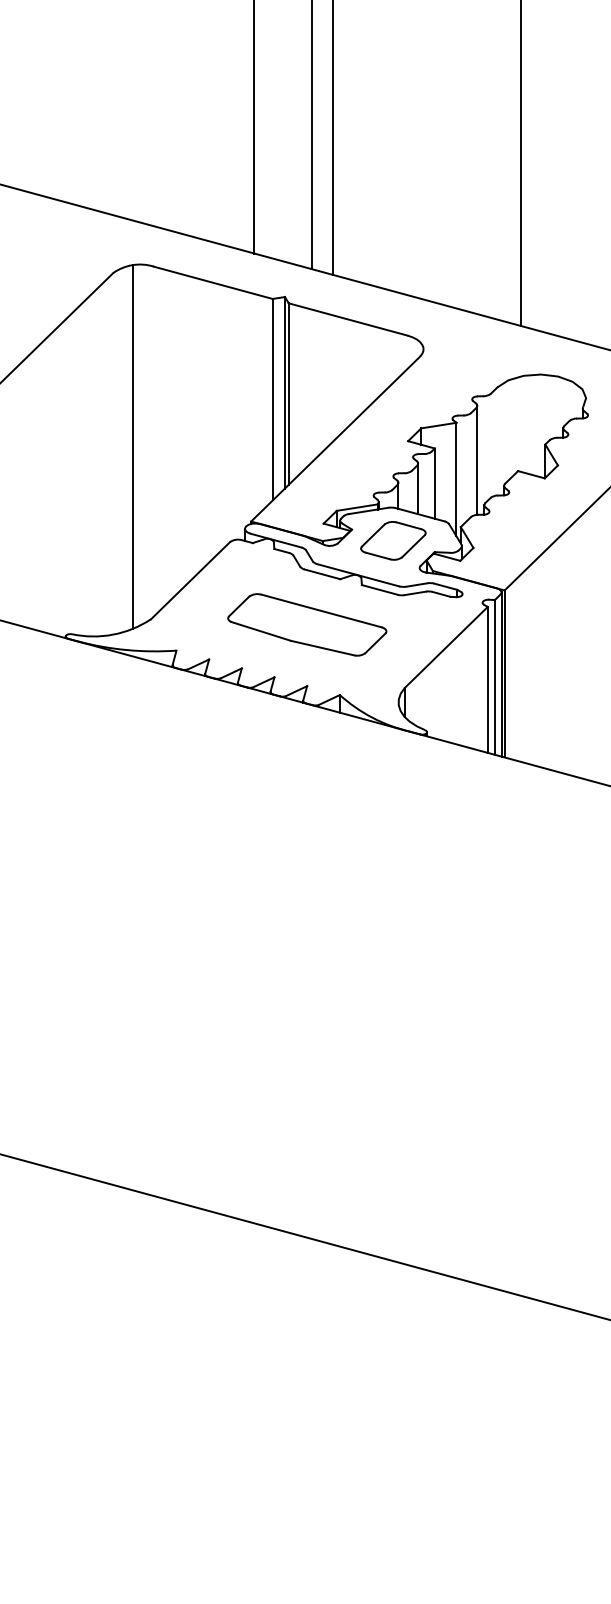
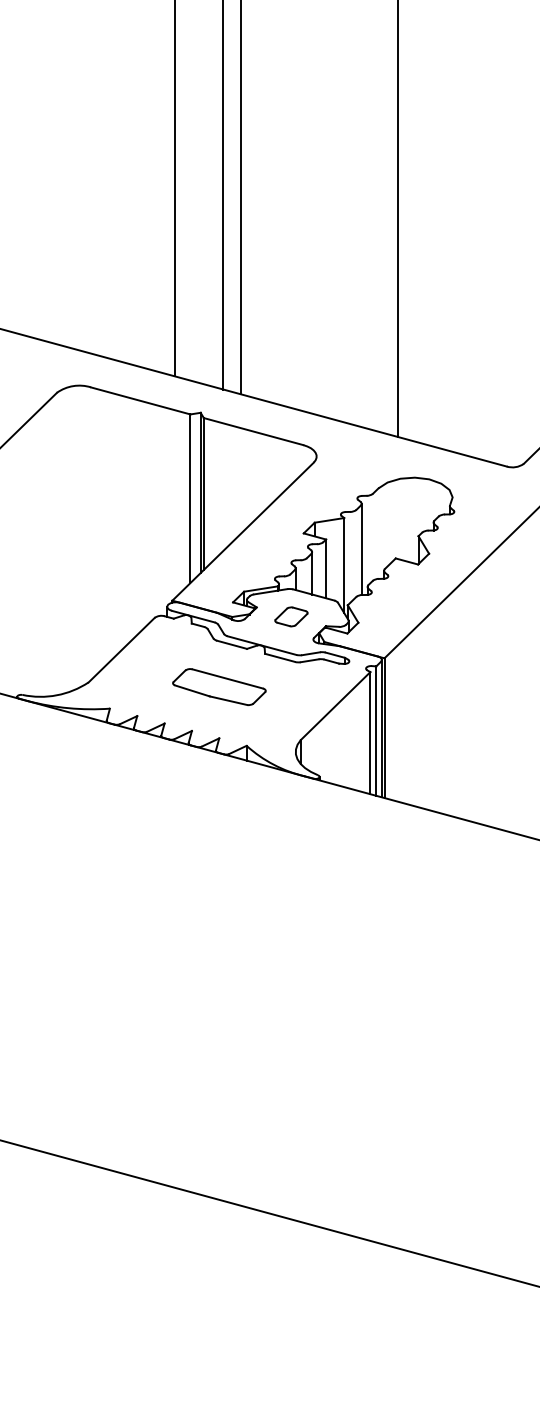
line: (132, 447) -> (73, 538), removed
part: (393, 540) -> (291, 616), size x0.6
part: (307, 624) -> (219, 686), size x0.7

